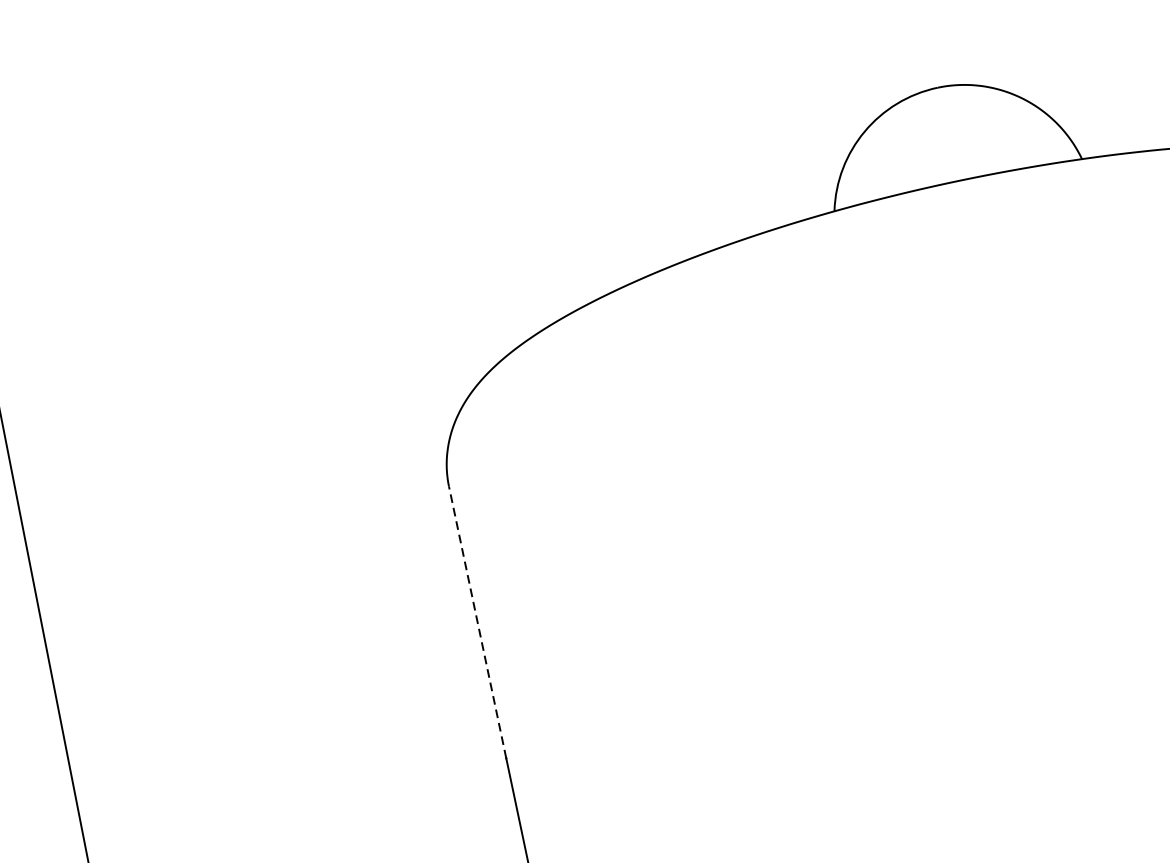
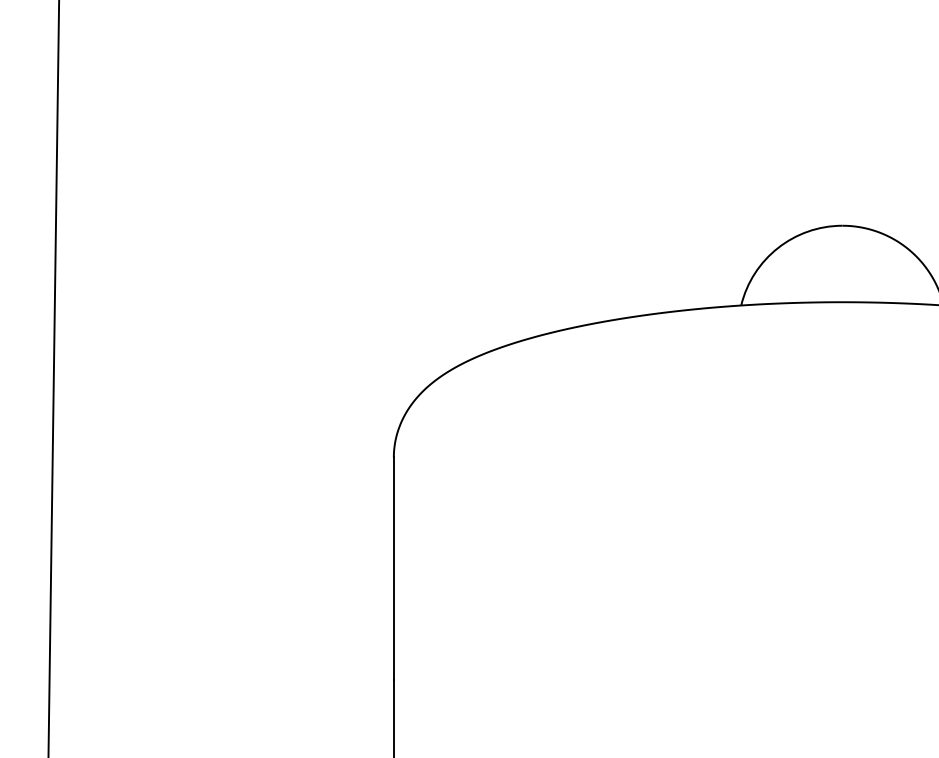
line: (477, 622) -> (393, 568), dashed -> solid

